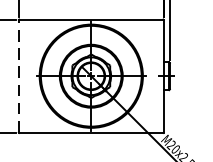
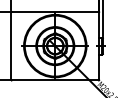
line: (18, 75) -> (11, 45), dashed -> solid

